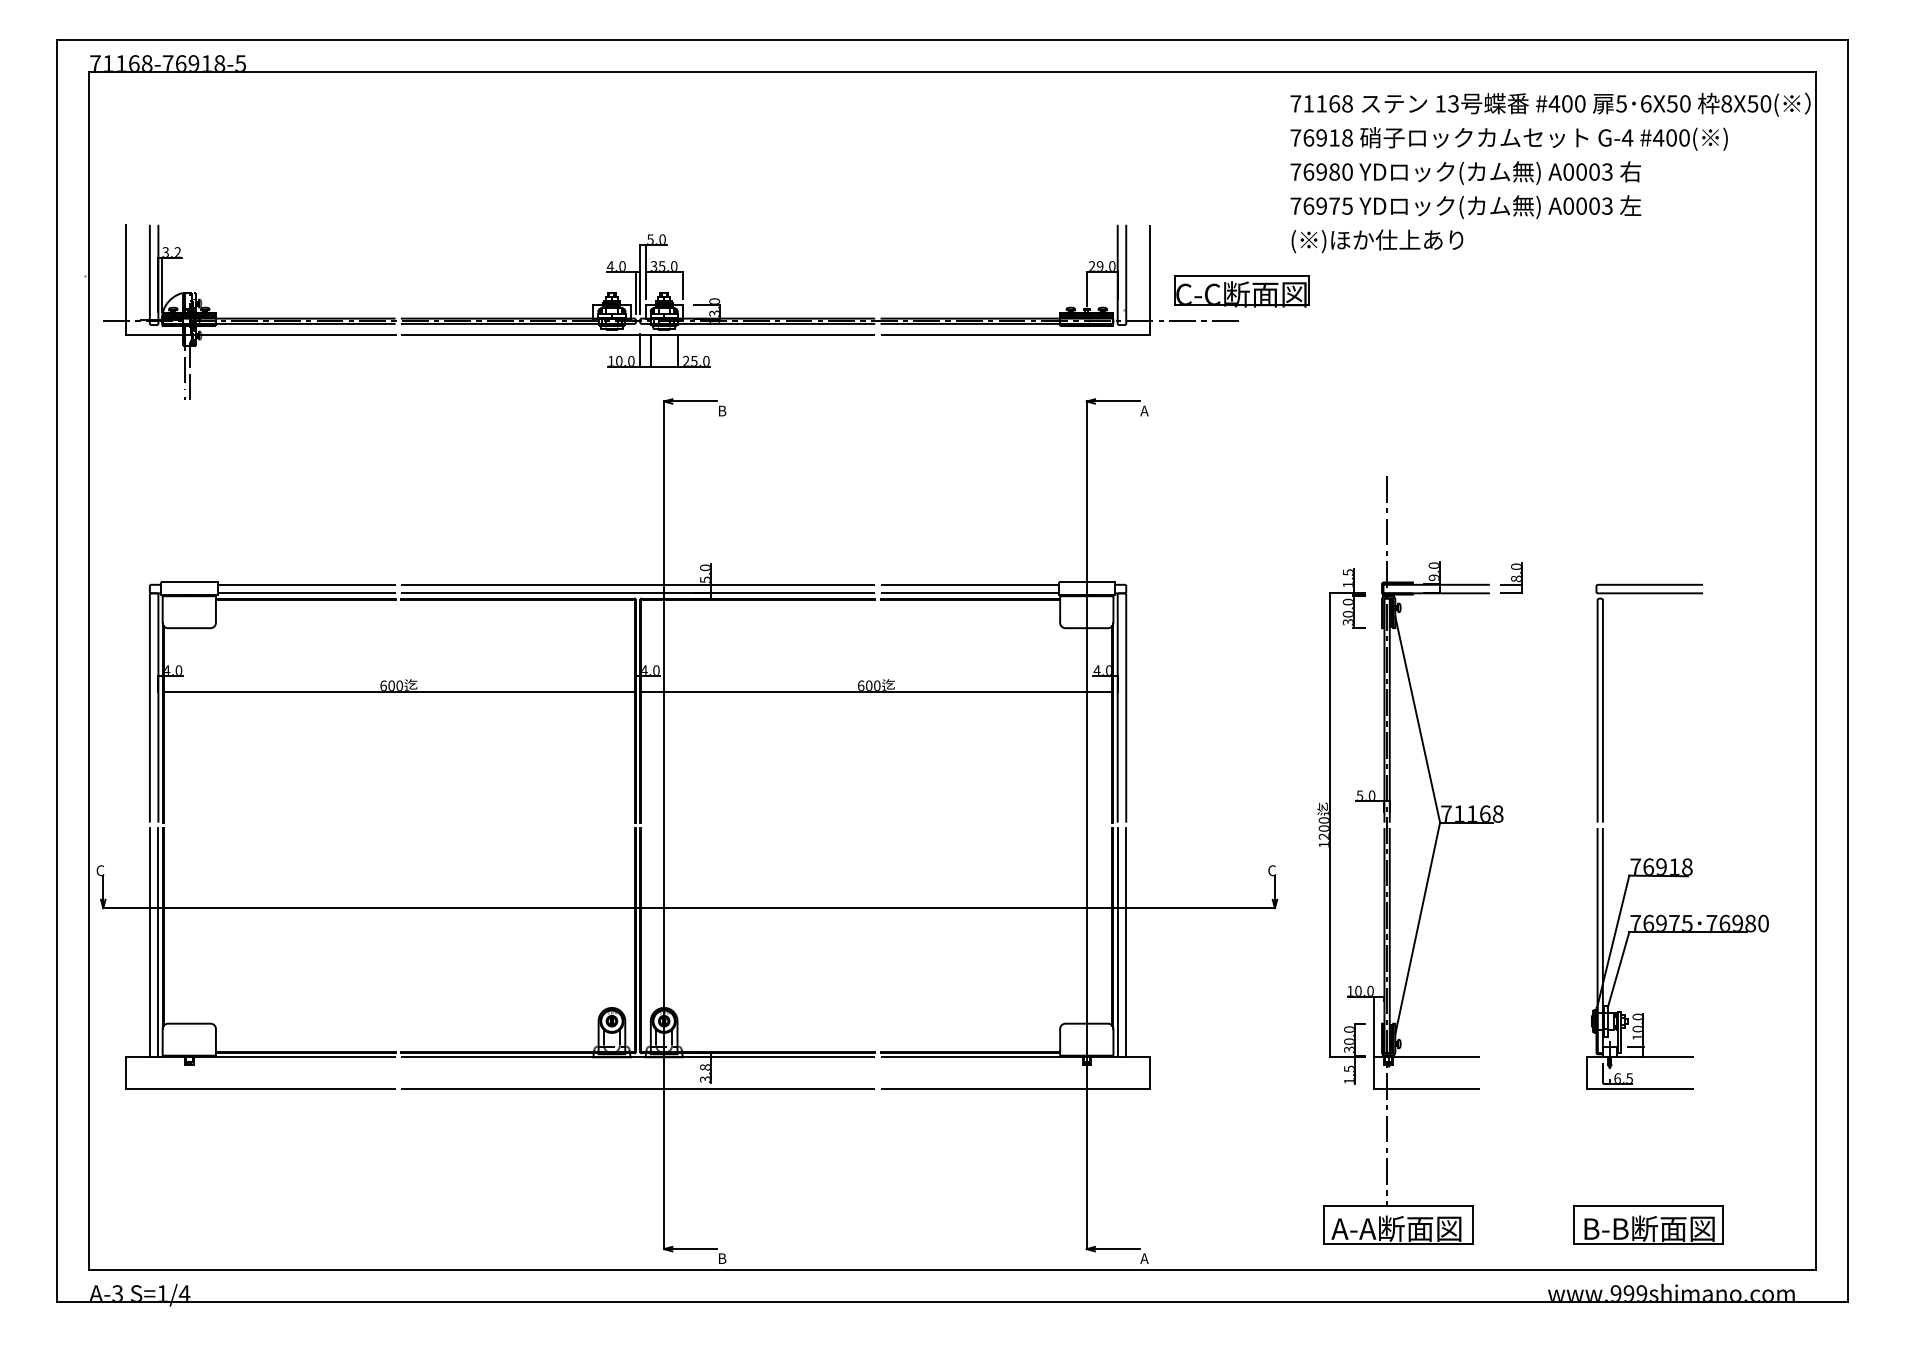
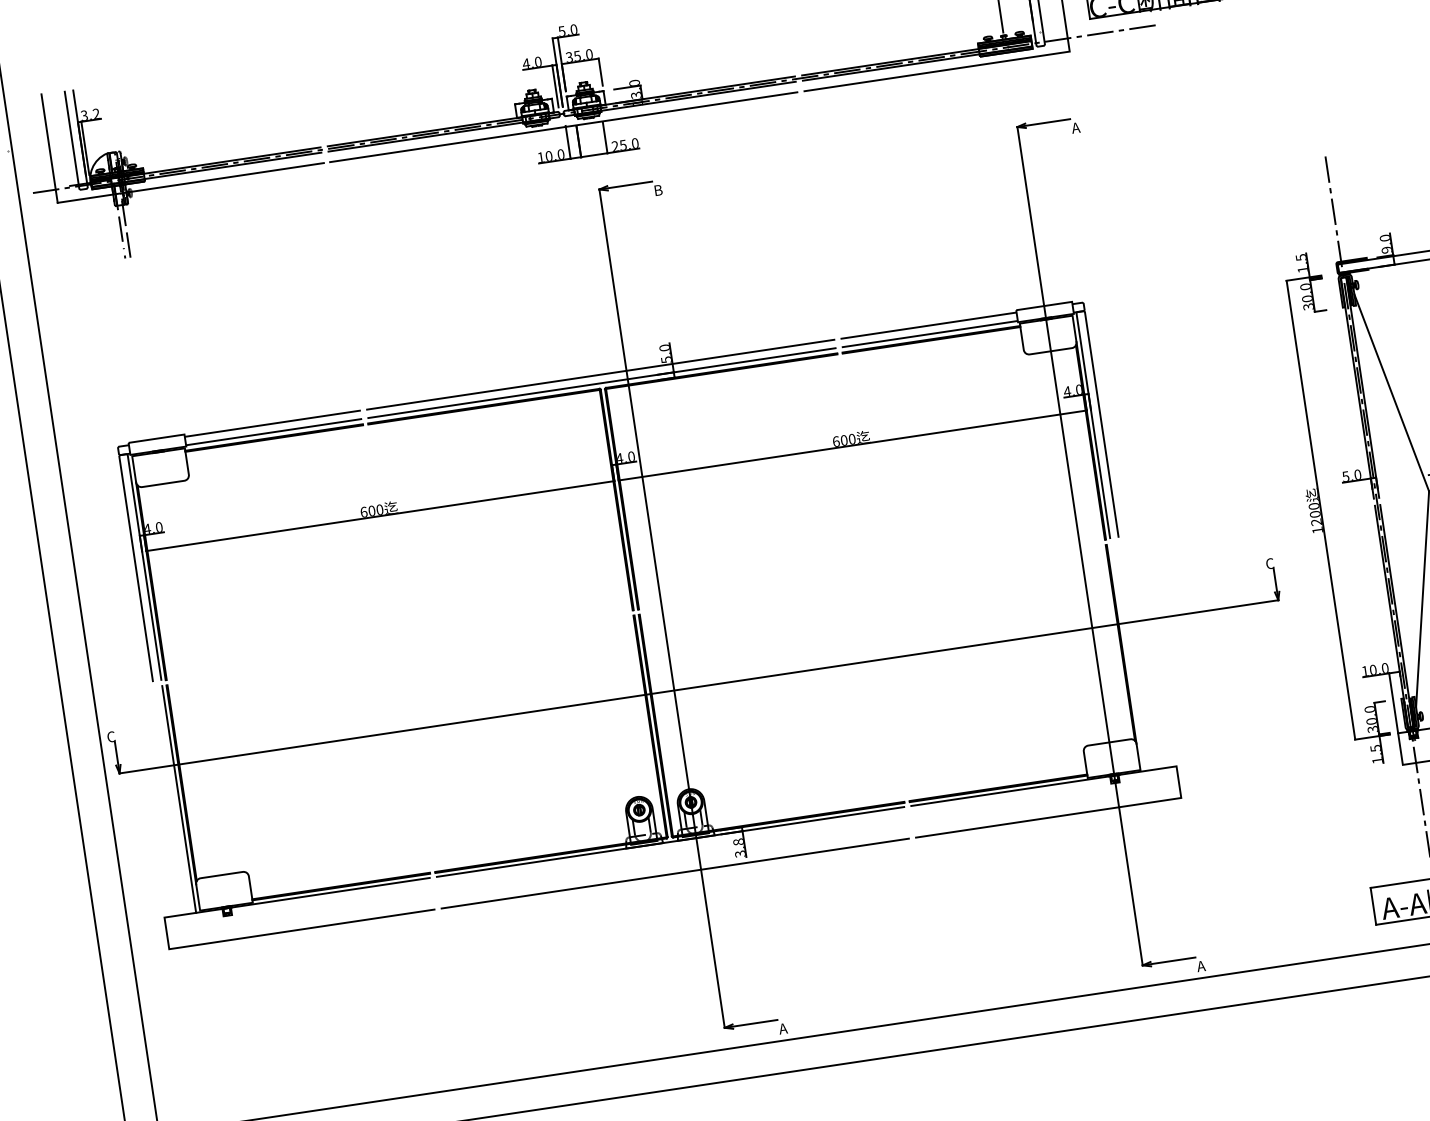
line: (149, 942) -> (170, 800), removed
line: (1117, 942) -> (1127, 657), removed
line: (1126, 942) -> (1136, 656), removed
text: (721, 1258) -> (782, 1028), B -> A

